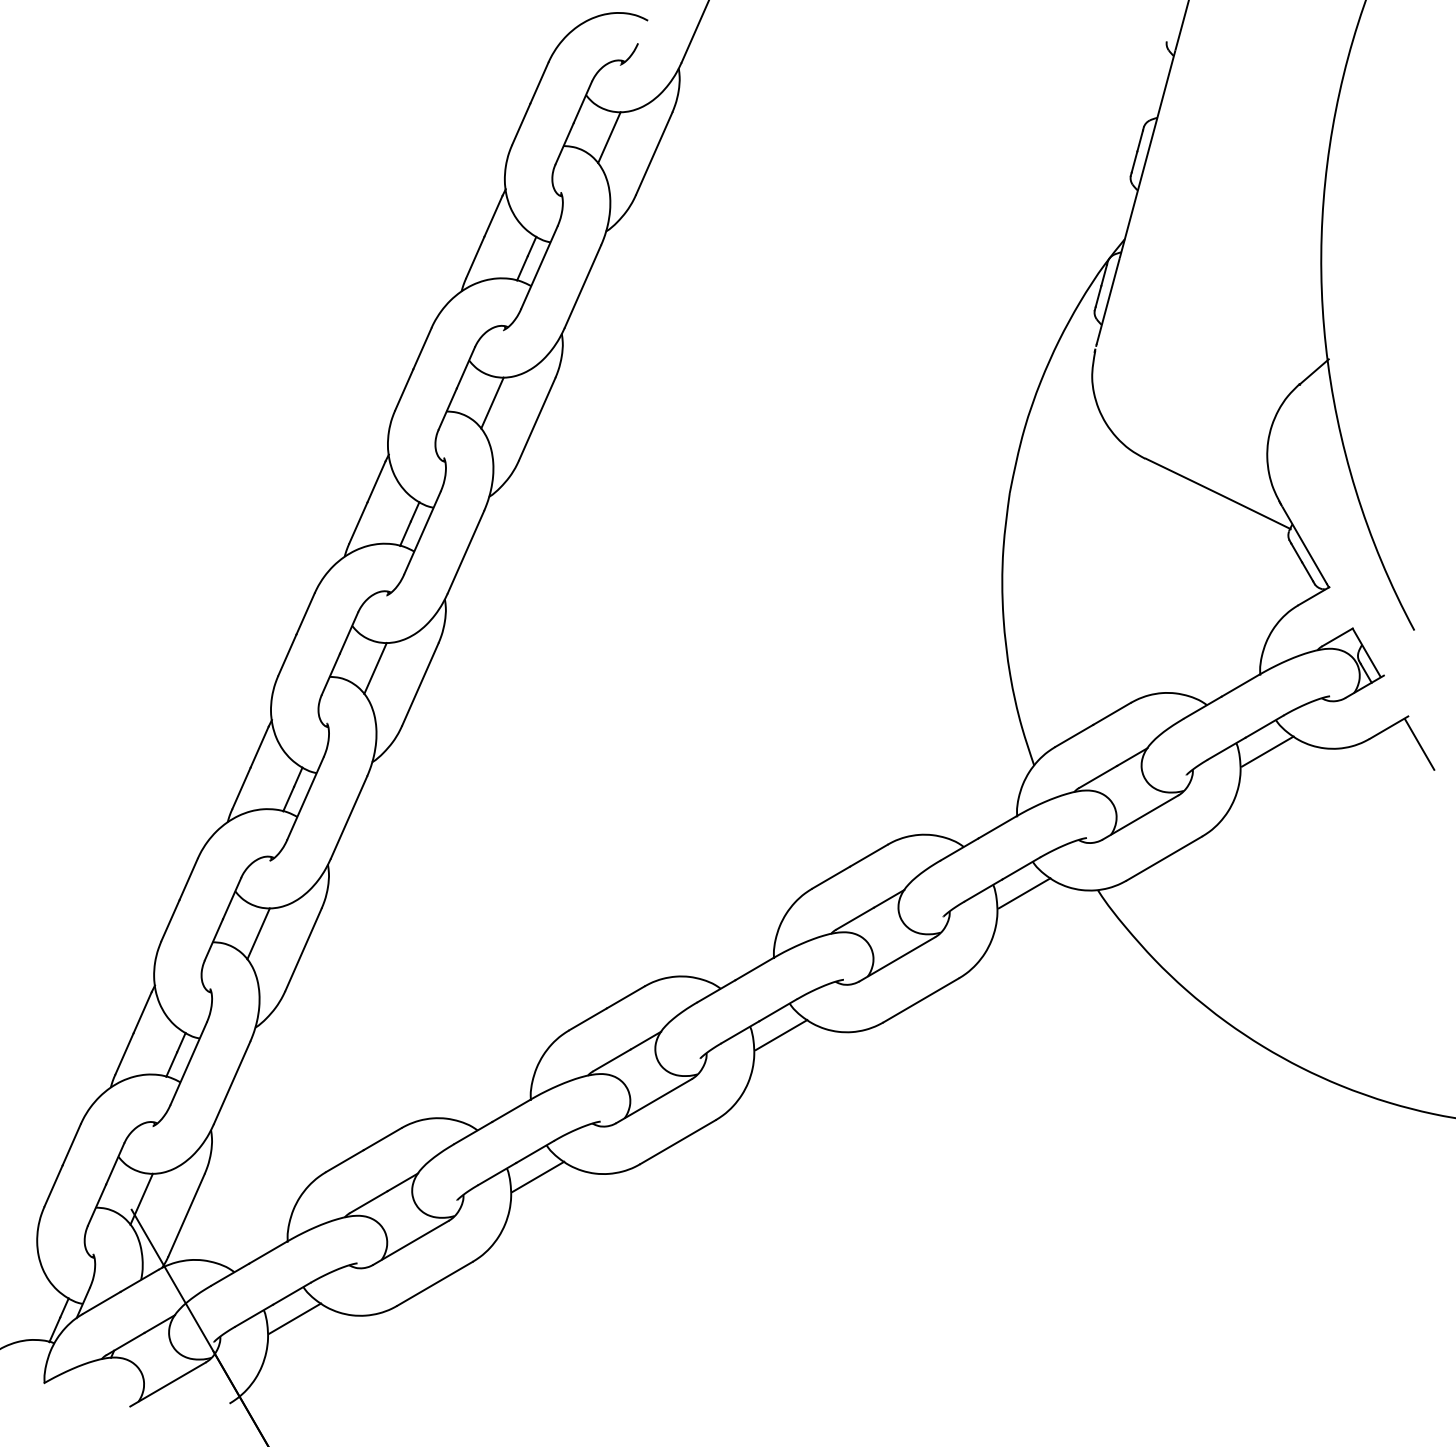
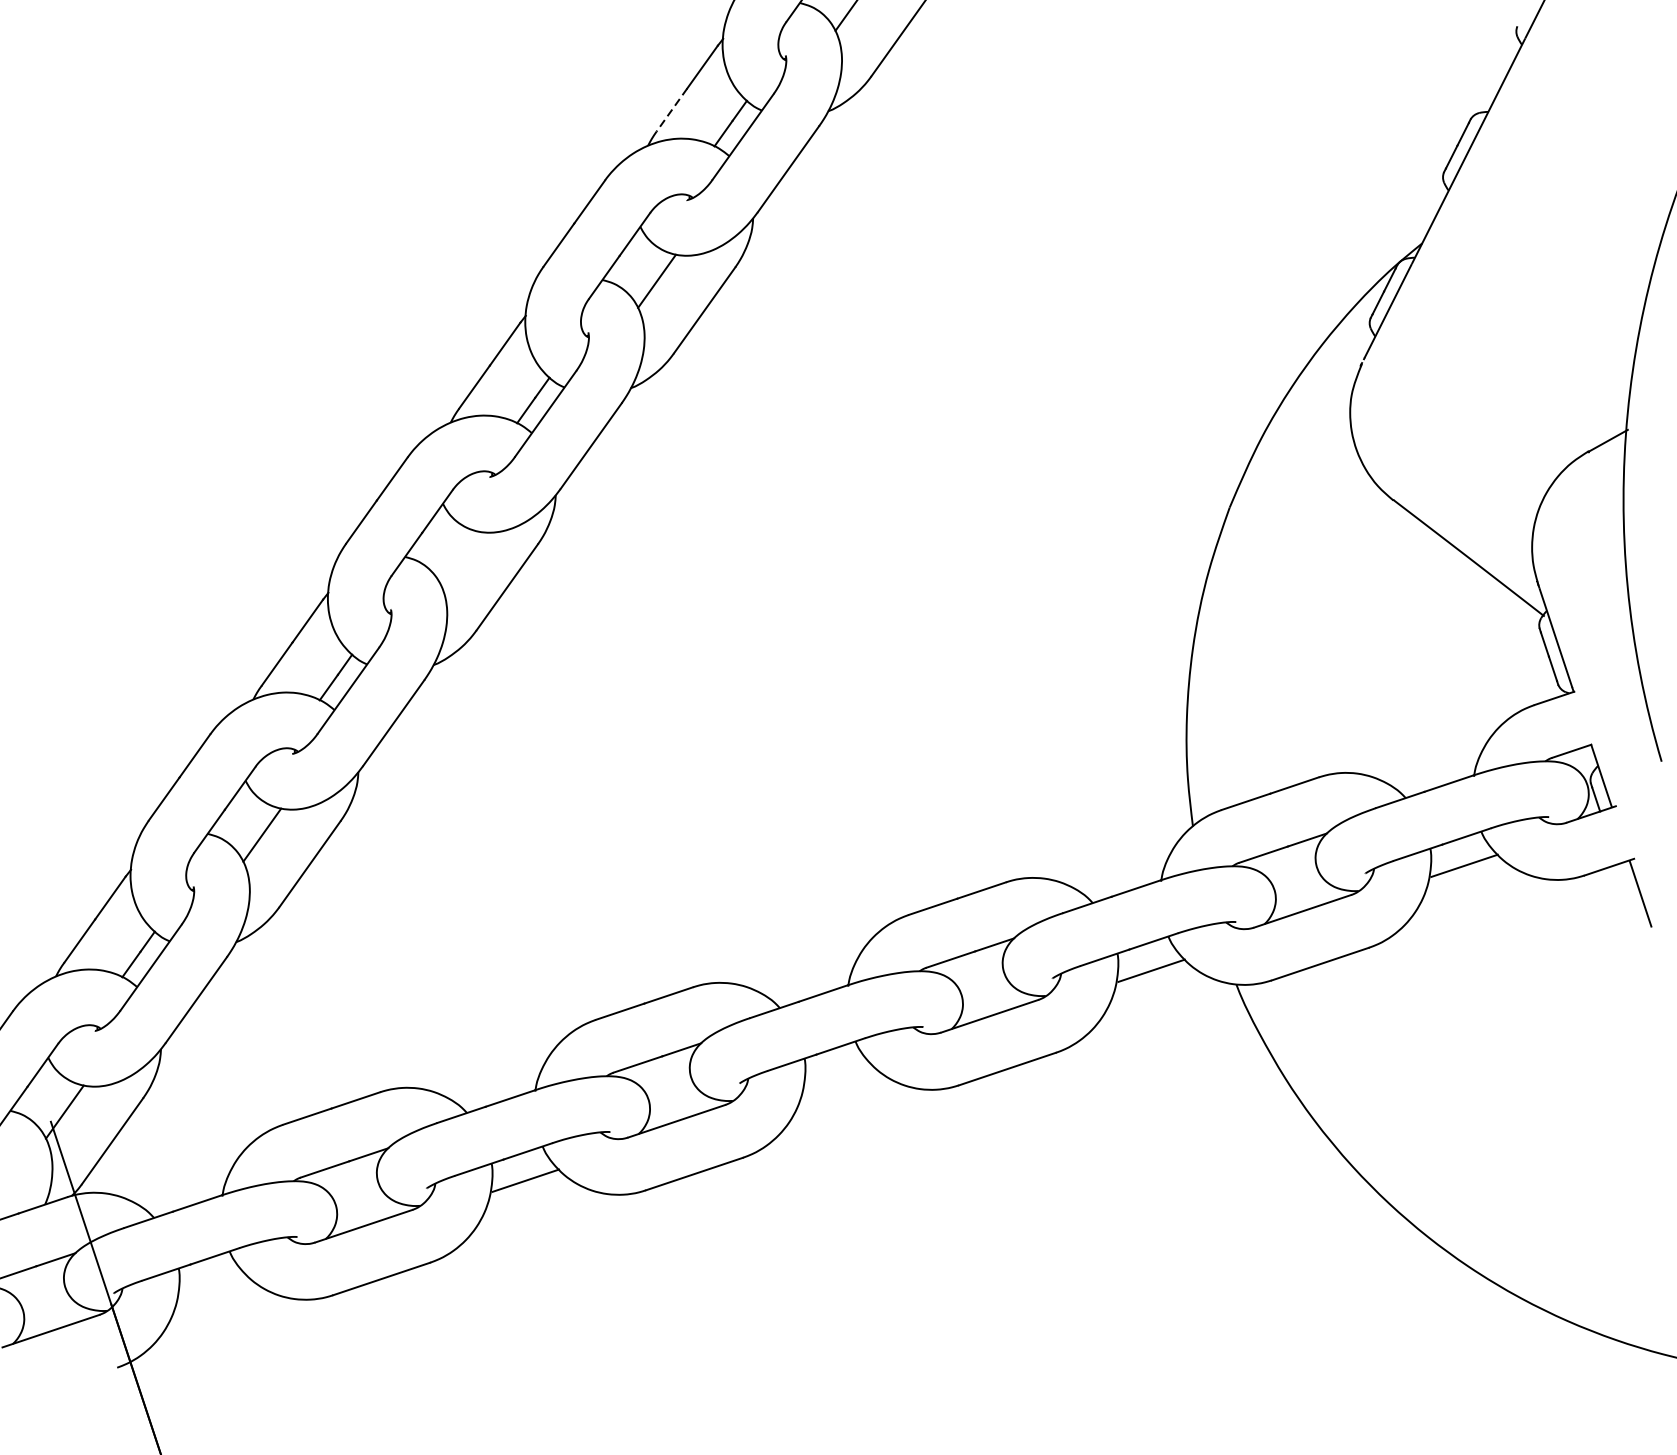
line: (475, 257) -> (672, 110), solid -> dashed
line: (375, 668) -> (459, 558), removed
line: (781, 1035) -> (838, 1076), removed
line: (295, 1318) -> (213, 1285), removed

